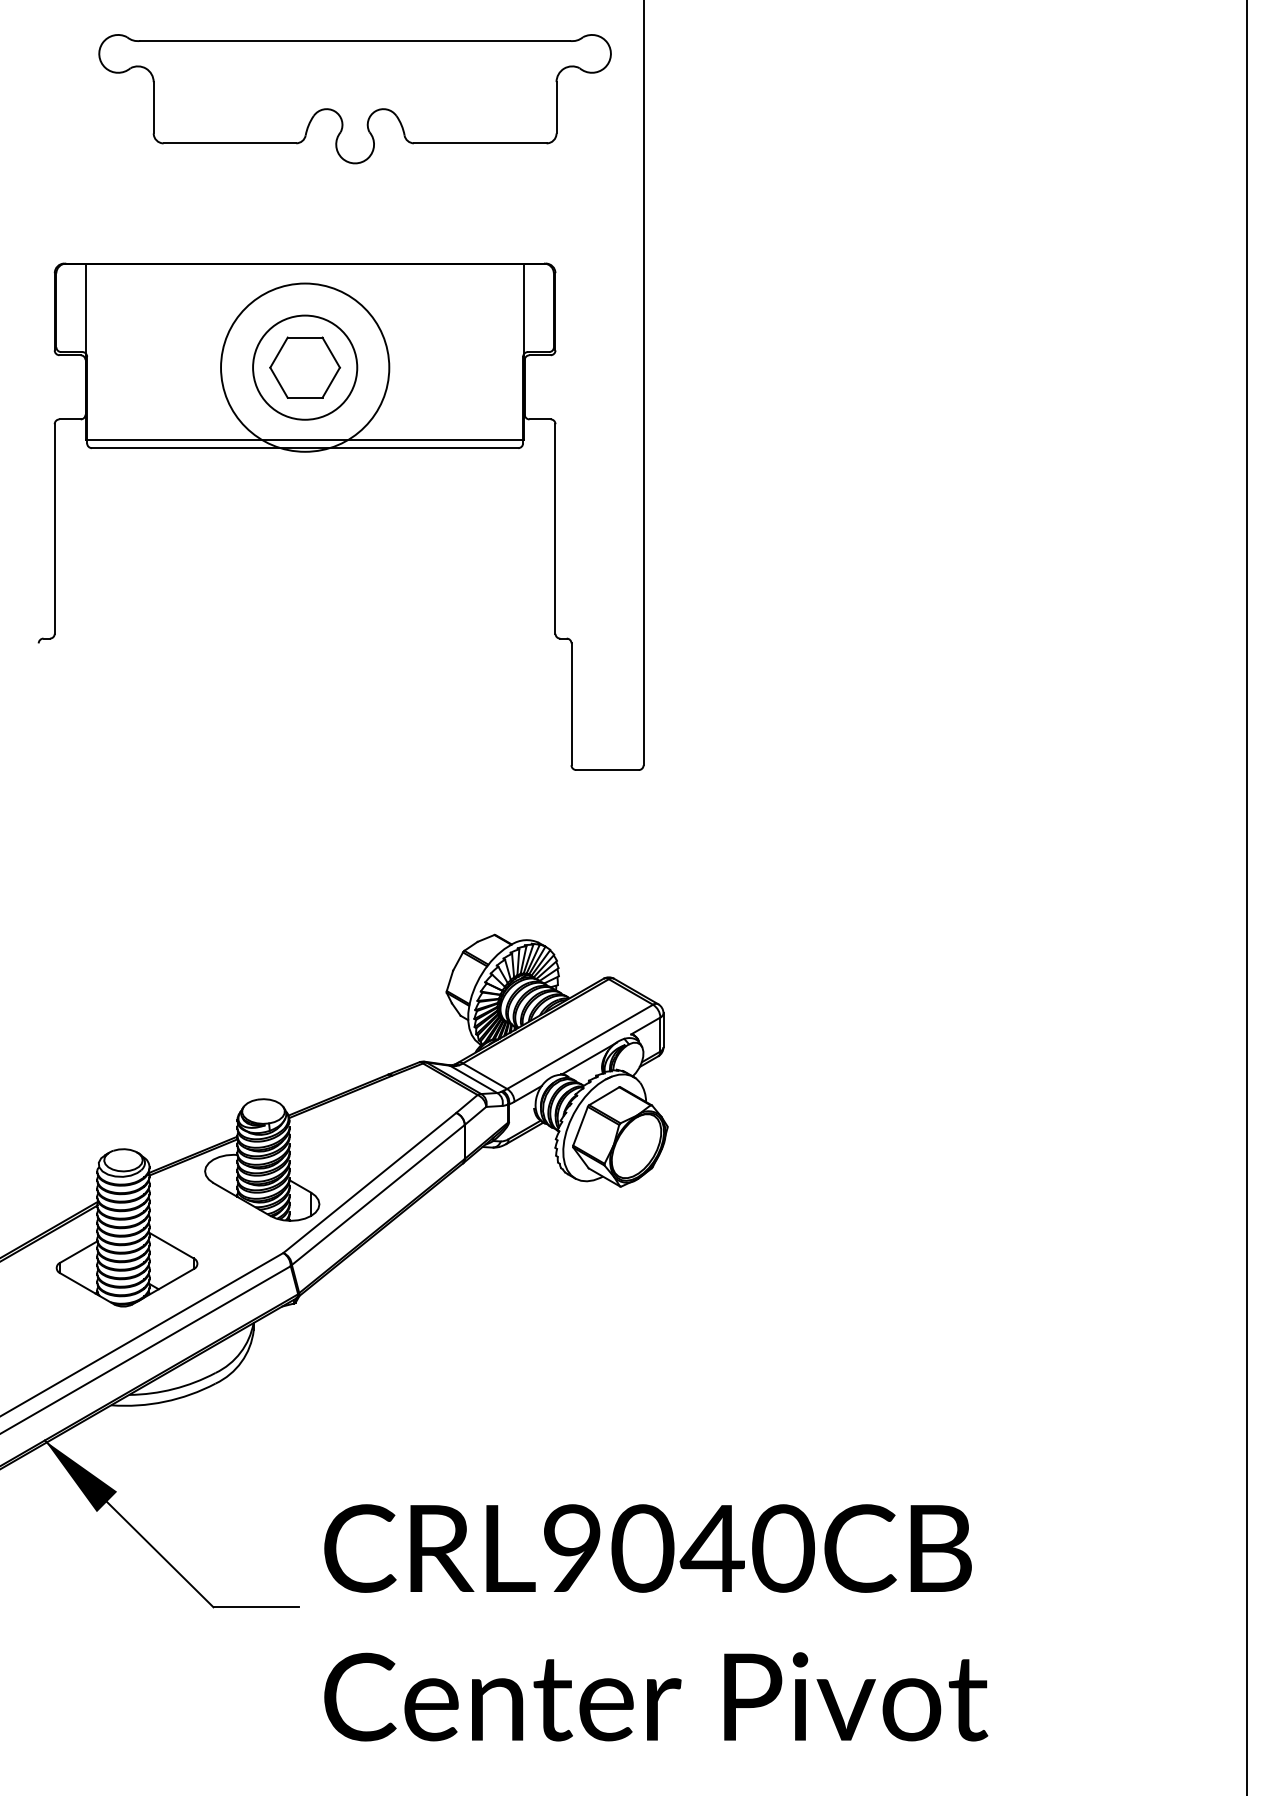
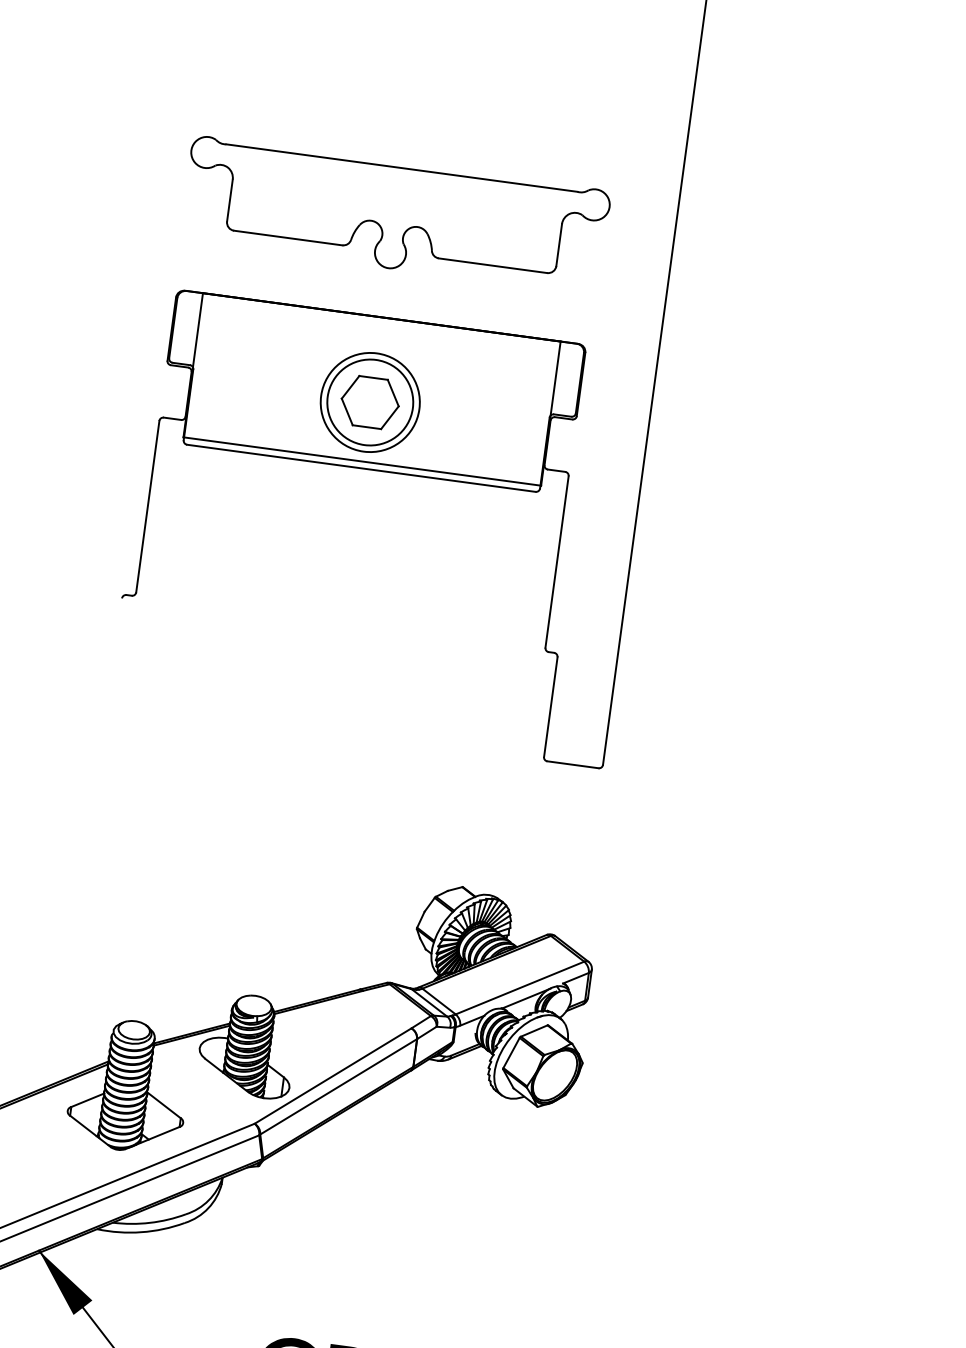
part: (354, 99) -> (394, 215), moved
circle: (305, 367) -> (370, 402), size x0.71

